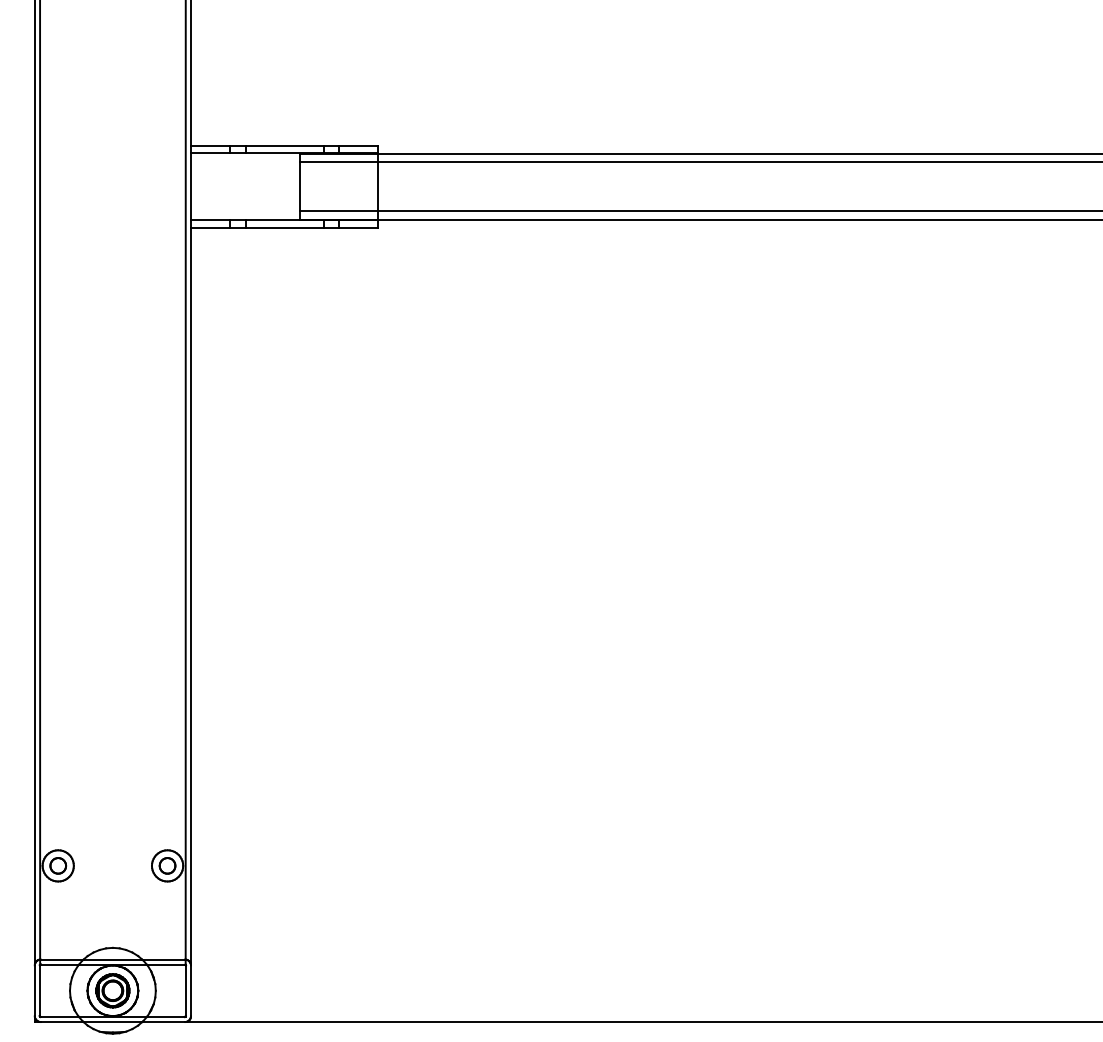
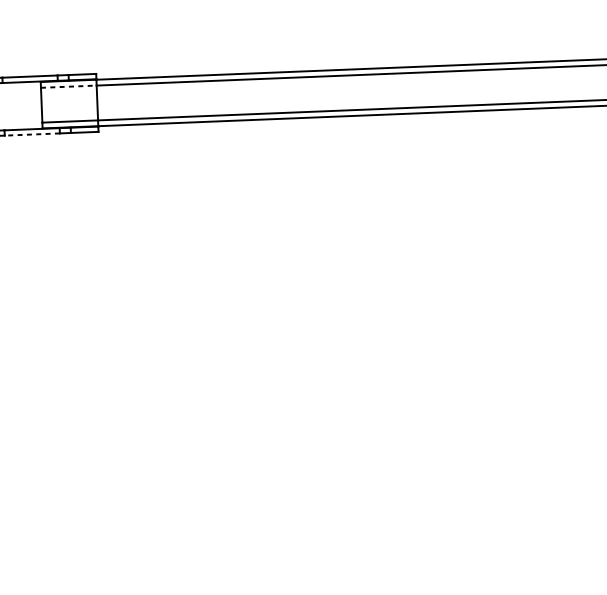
line: (339, 162) -> (69, 86), solid -> dashed
line: (284, 227) -> (32, 134), solid -> dashed

